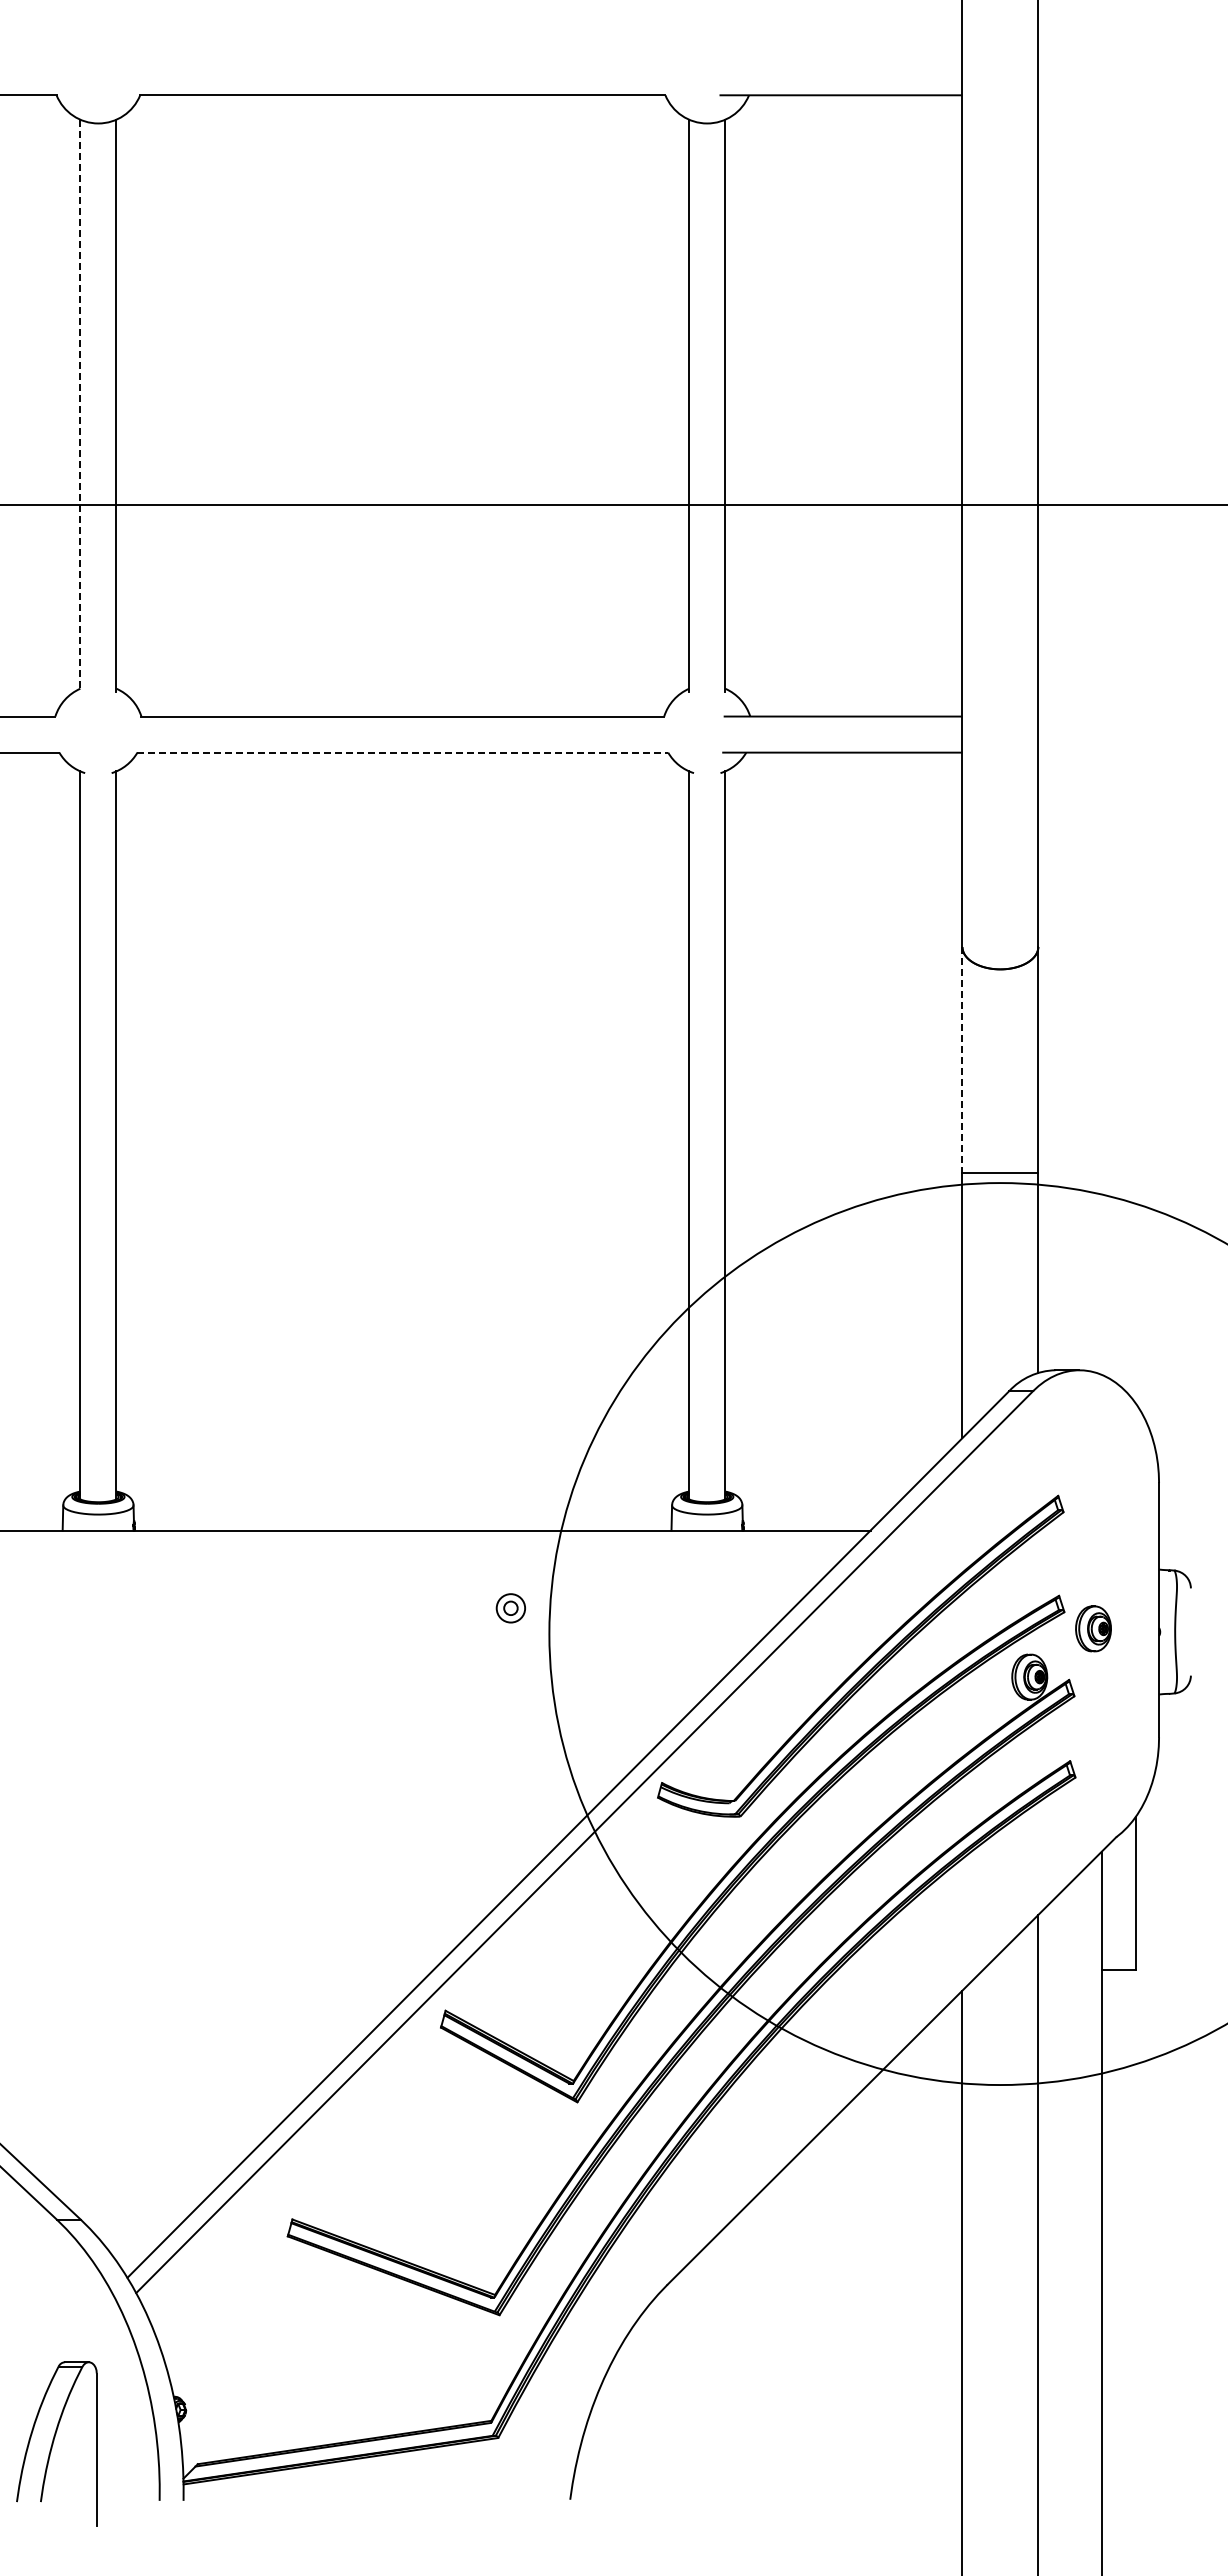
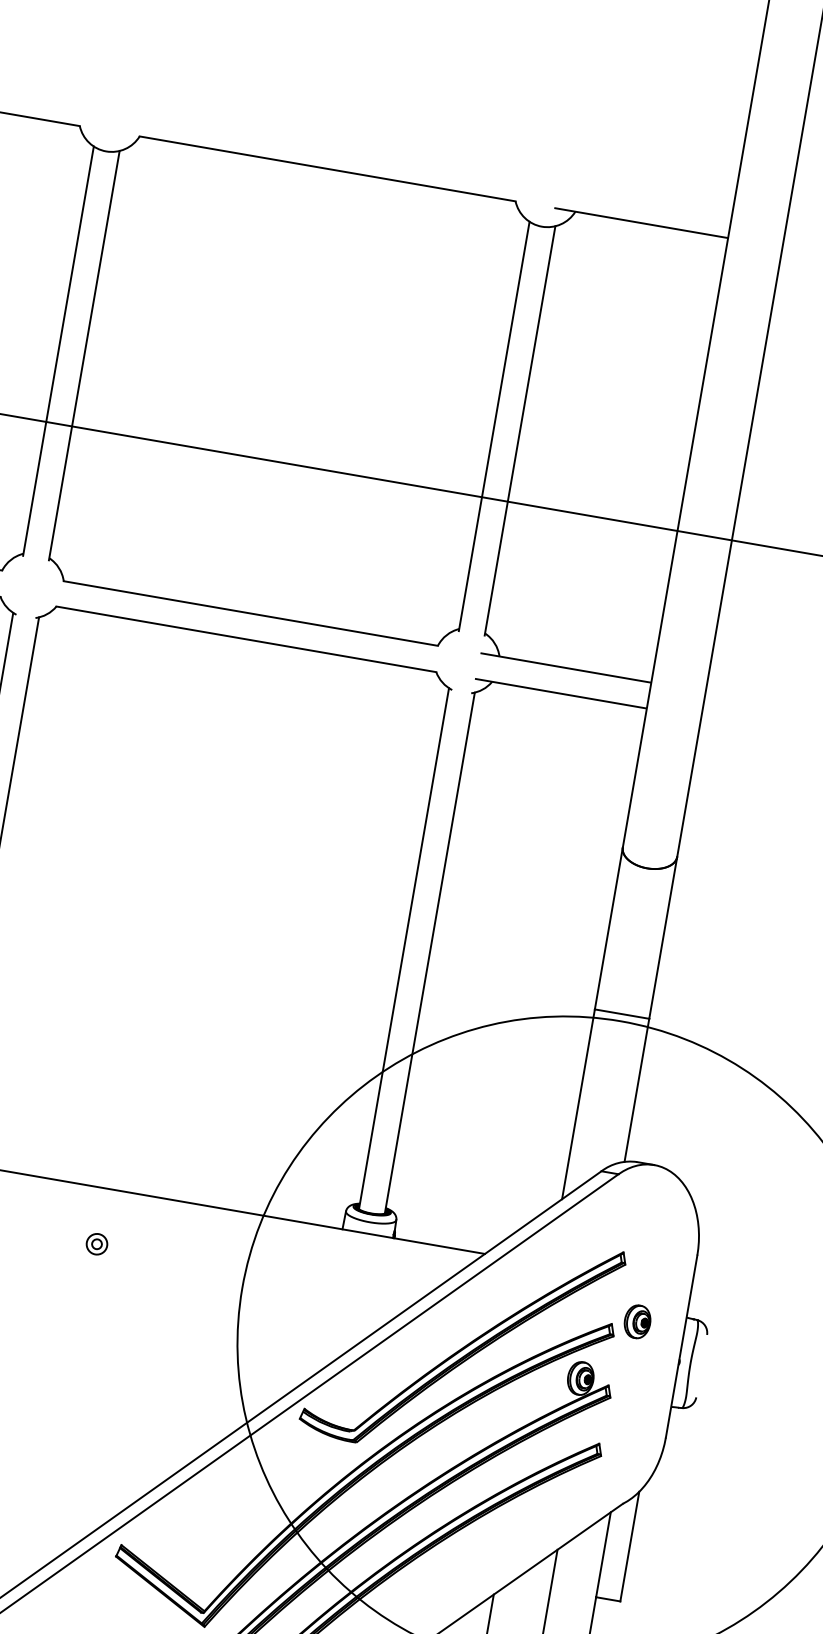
line: (80, 405) -> (58, 351), dashed -> solid
line: (403, 752) -> (246, 639), dashed -> solid
line: (962, 1060) -> (608, 928), dashed -> solid
part: (510, 1608) -> (96, 1244), moved
part: (1093, 1628) -> (637, 1321), moved

